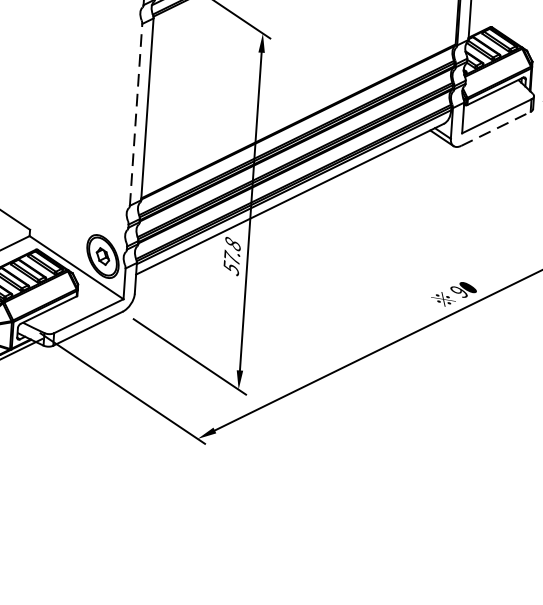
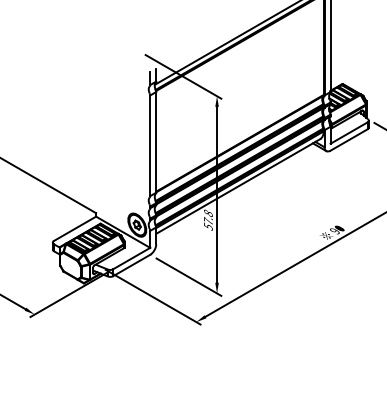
line: (136, 114) -> (150, 145), dashed -> solid
line: (496, 127) -> (349, 139), dashed -> solid

